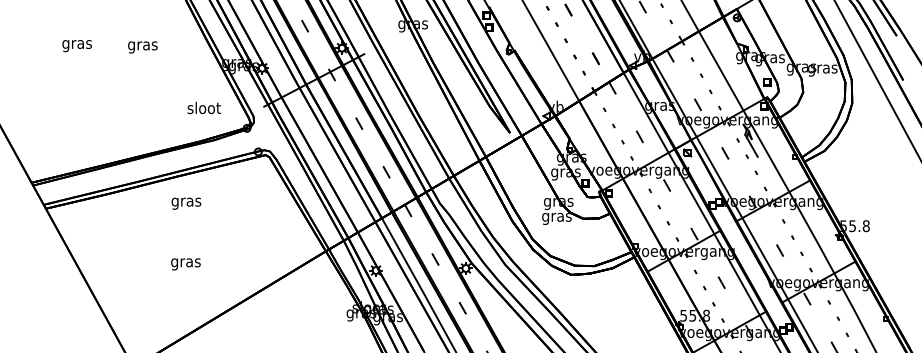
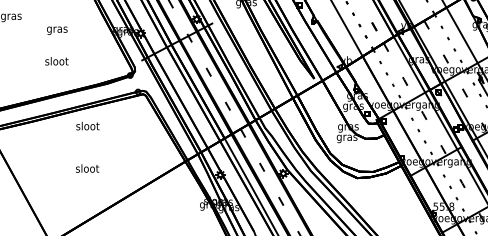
text: (142, 47) -> (57, 30), moved
text: (203, 107) -> (56, 60), moved
text: (186, 201) -> (87, 126), gras -> sloot
text: (185, 262) -> (87, 169), gras -> sloot

